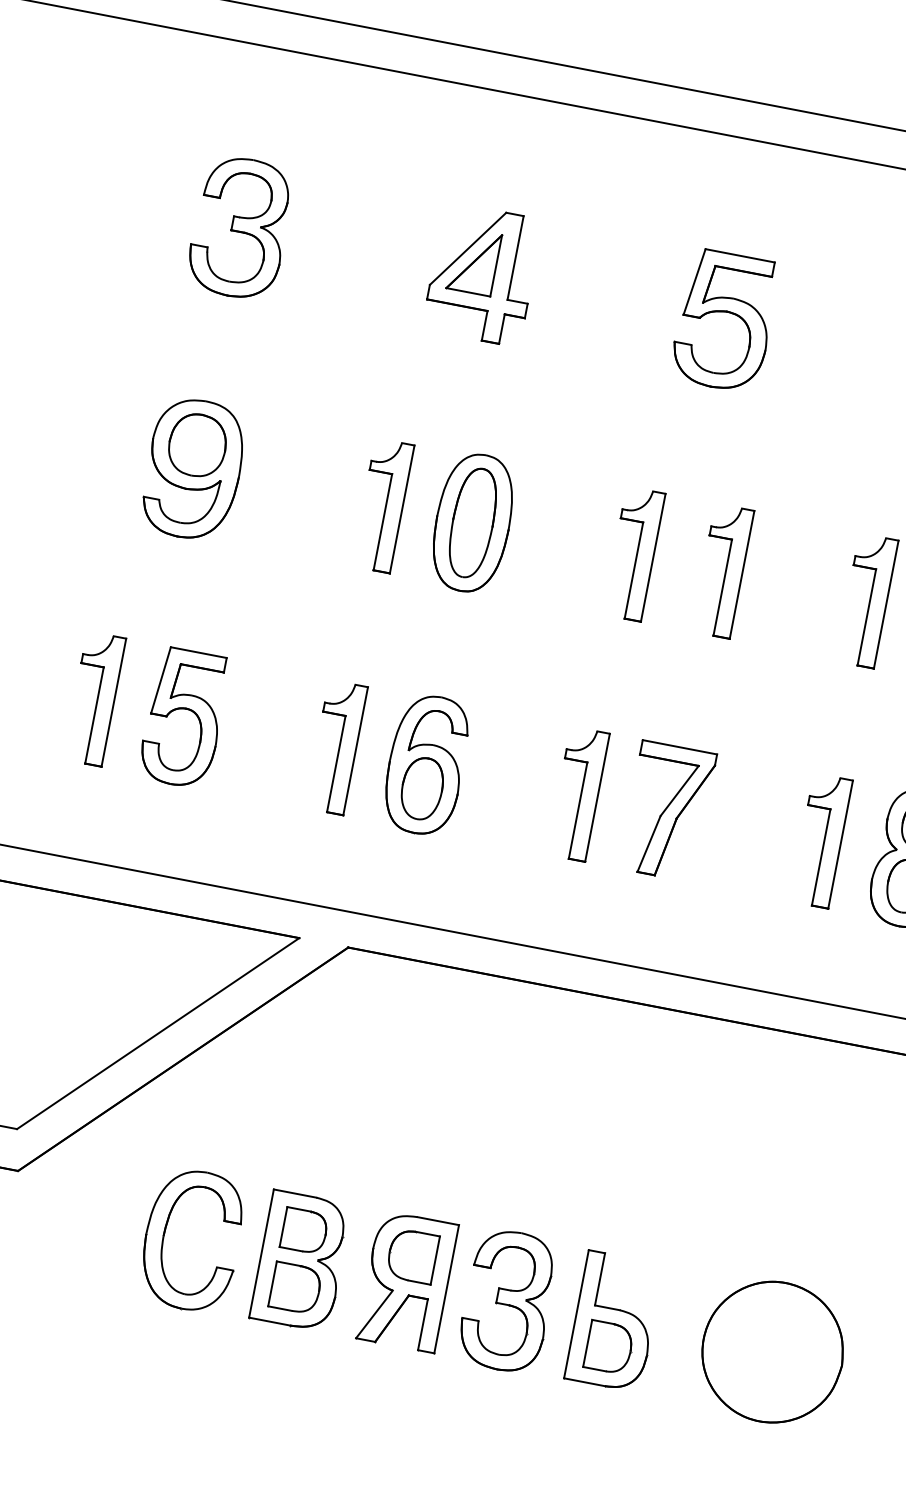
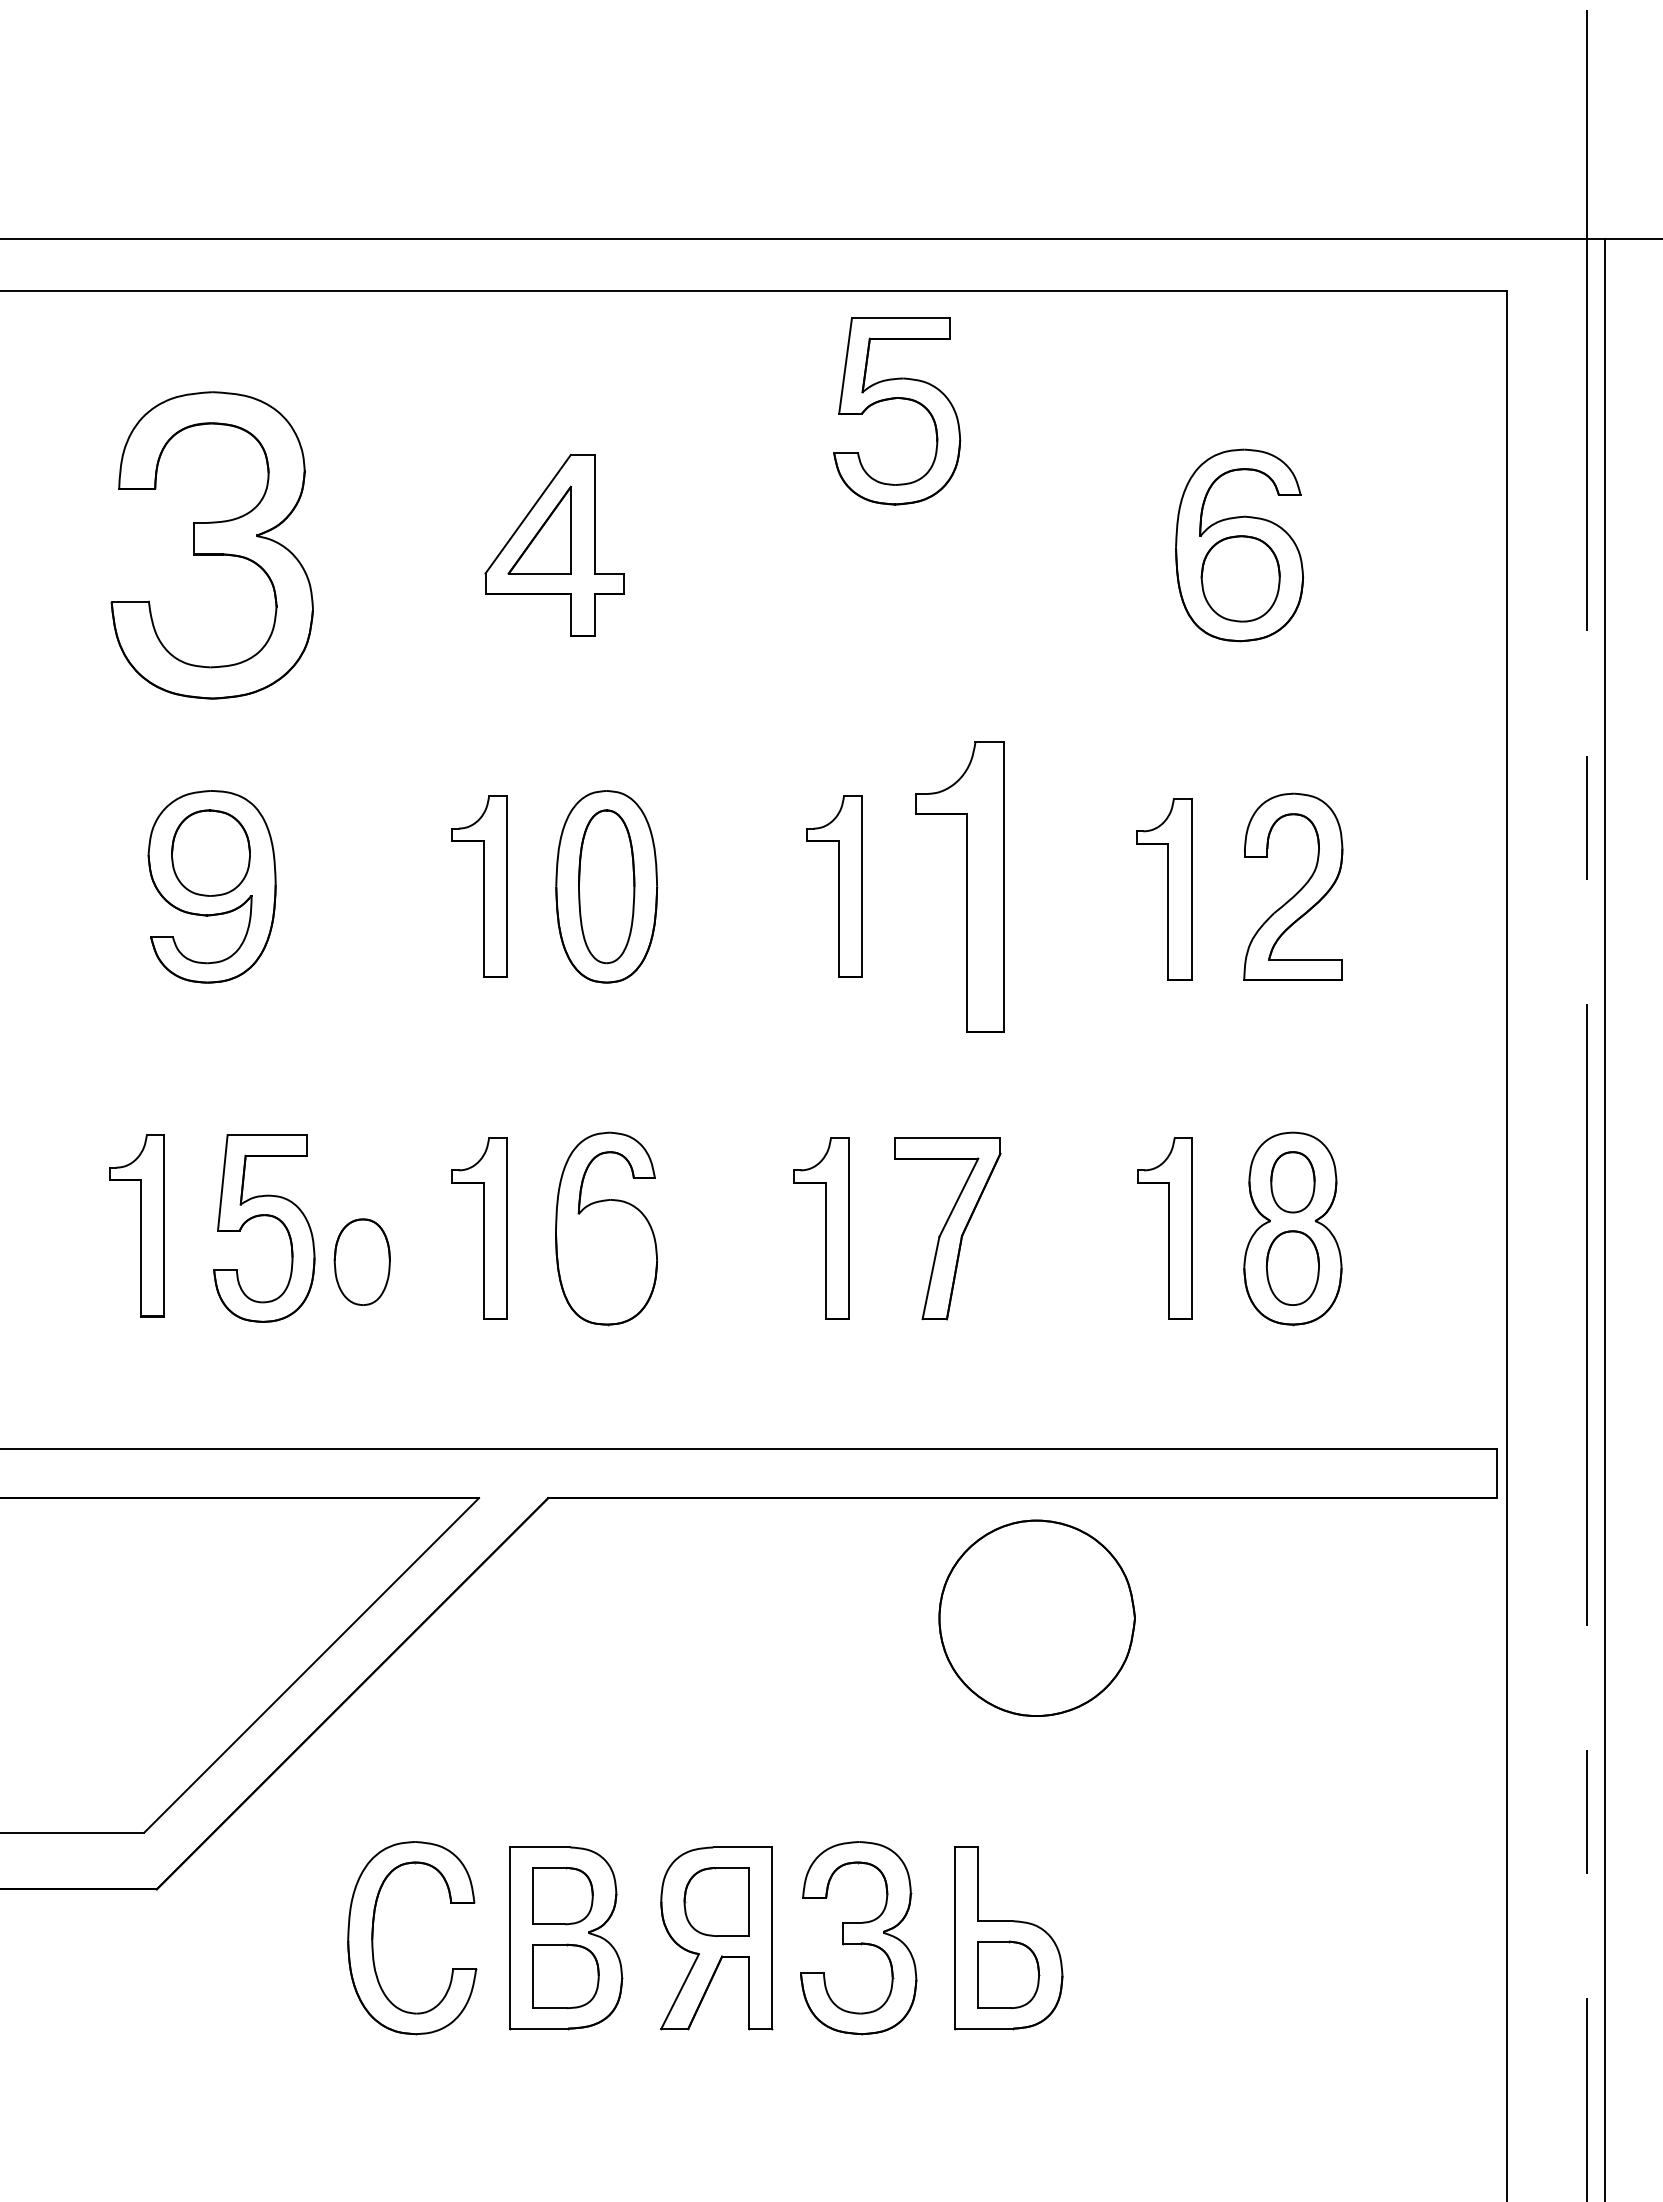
part: (239, 227) -> (211, 545), size x1.6
part: (725, 312) -> (895, 399), moved
part: (722, 570) -> (959, 886), size x1.6
part: (421, 788) -> (361, 1261), moved
part: (772, 1351) -> (1036, 1617), moved

